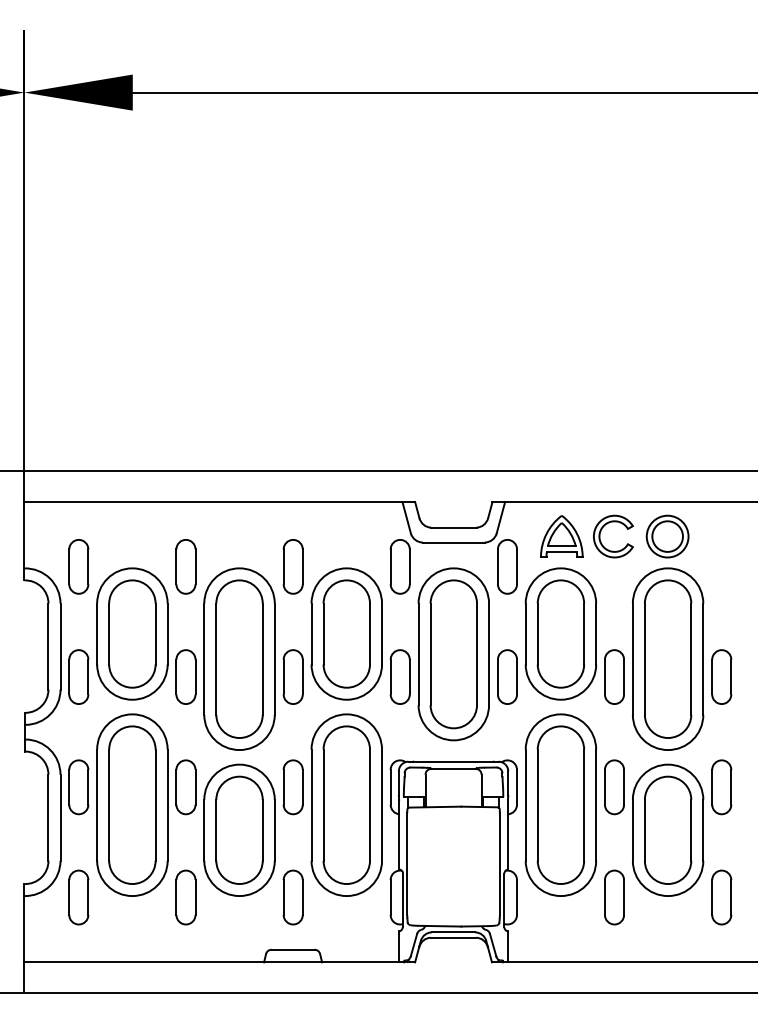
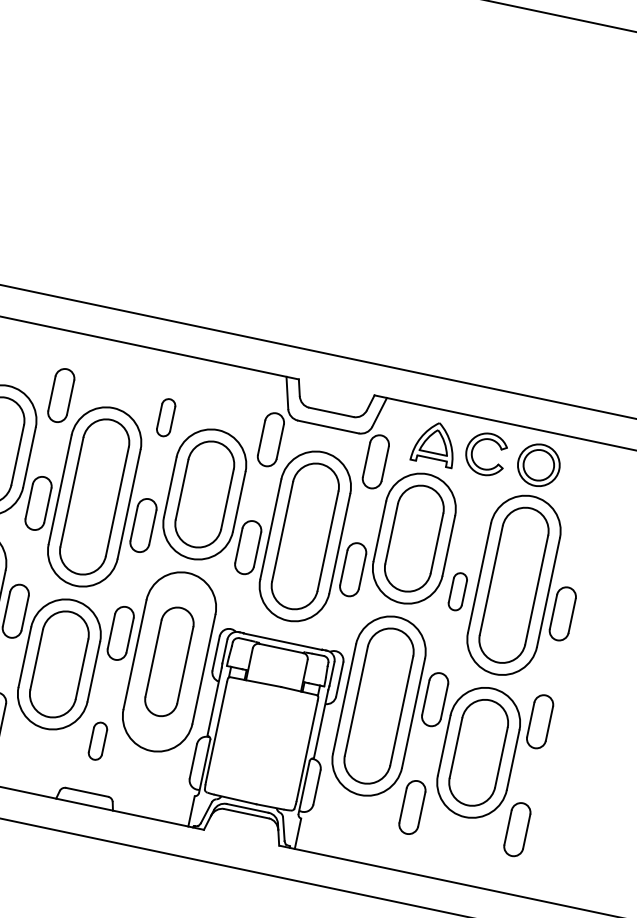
part: (292, 566) -> (165, 417), size x0.7
part: (614, 676) -> (458, 591), size x0.7
part: (346, 804) -> (169, 661), size x0.7
part: (292, 897) -> (97, 741), size x0.7

